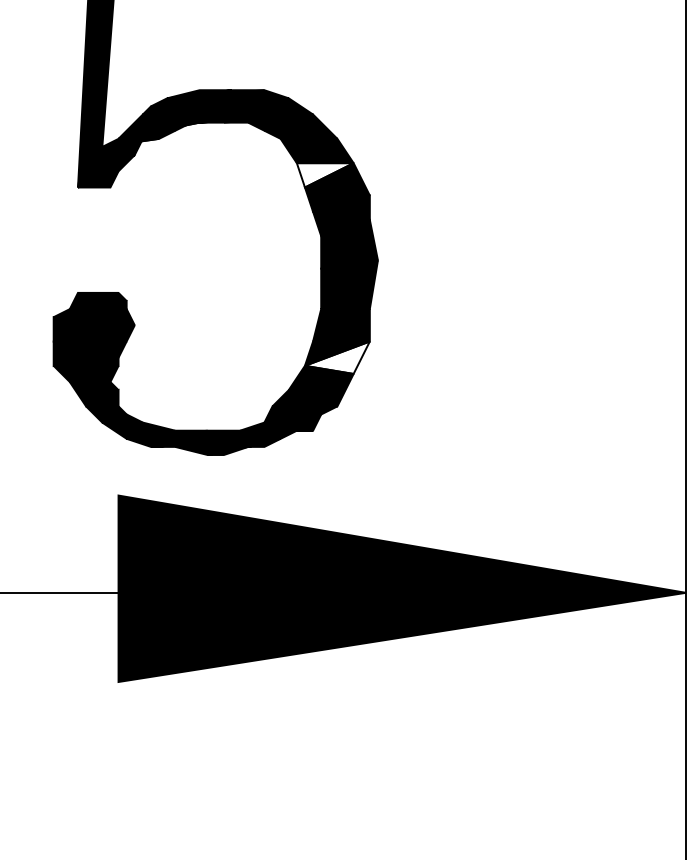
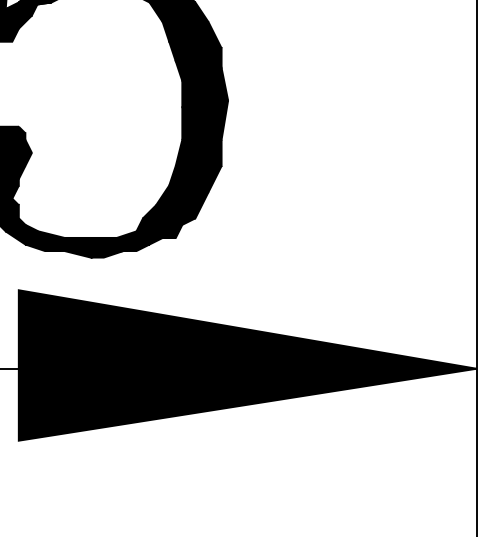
fill: (324, 175) -> (184, 32), added
fill: (336, 357) -> (194, 178), added

